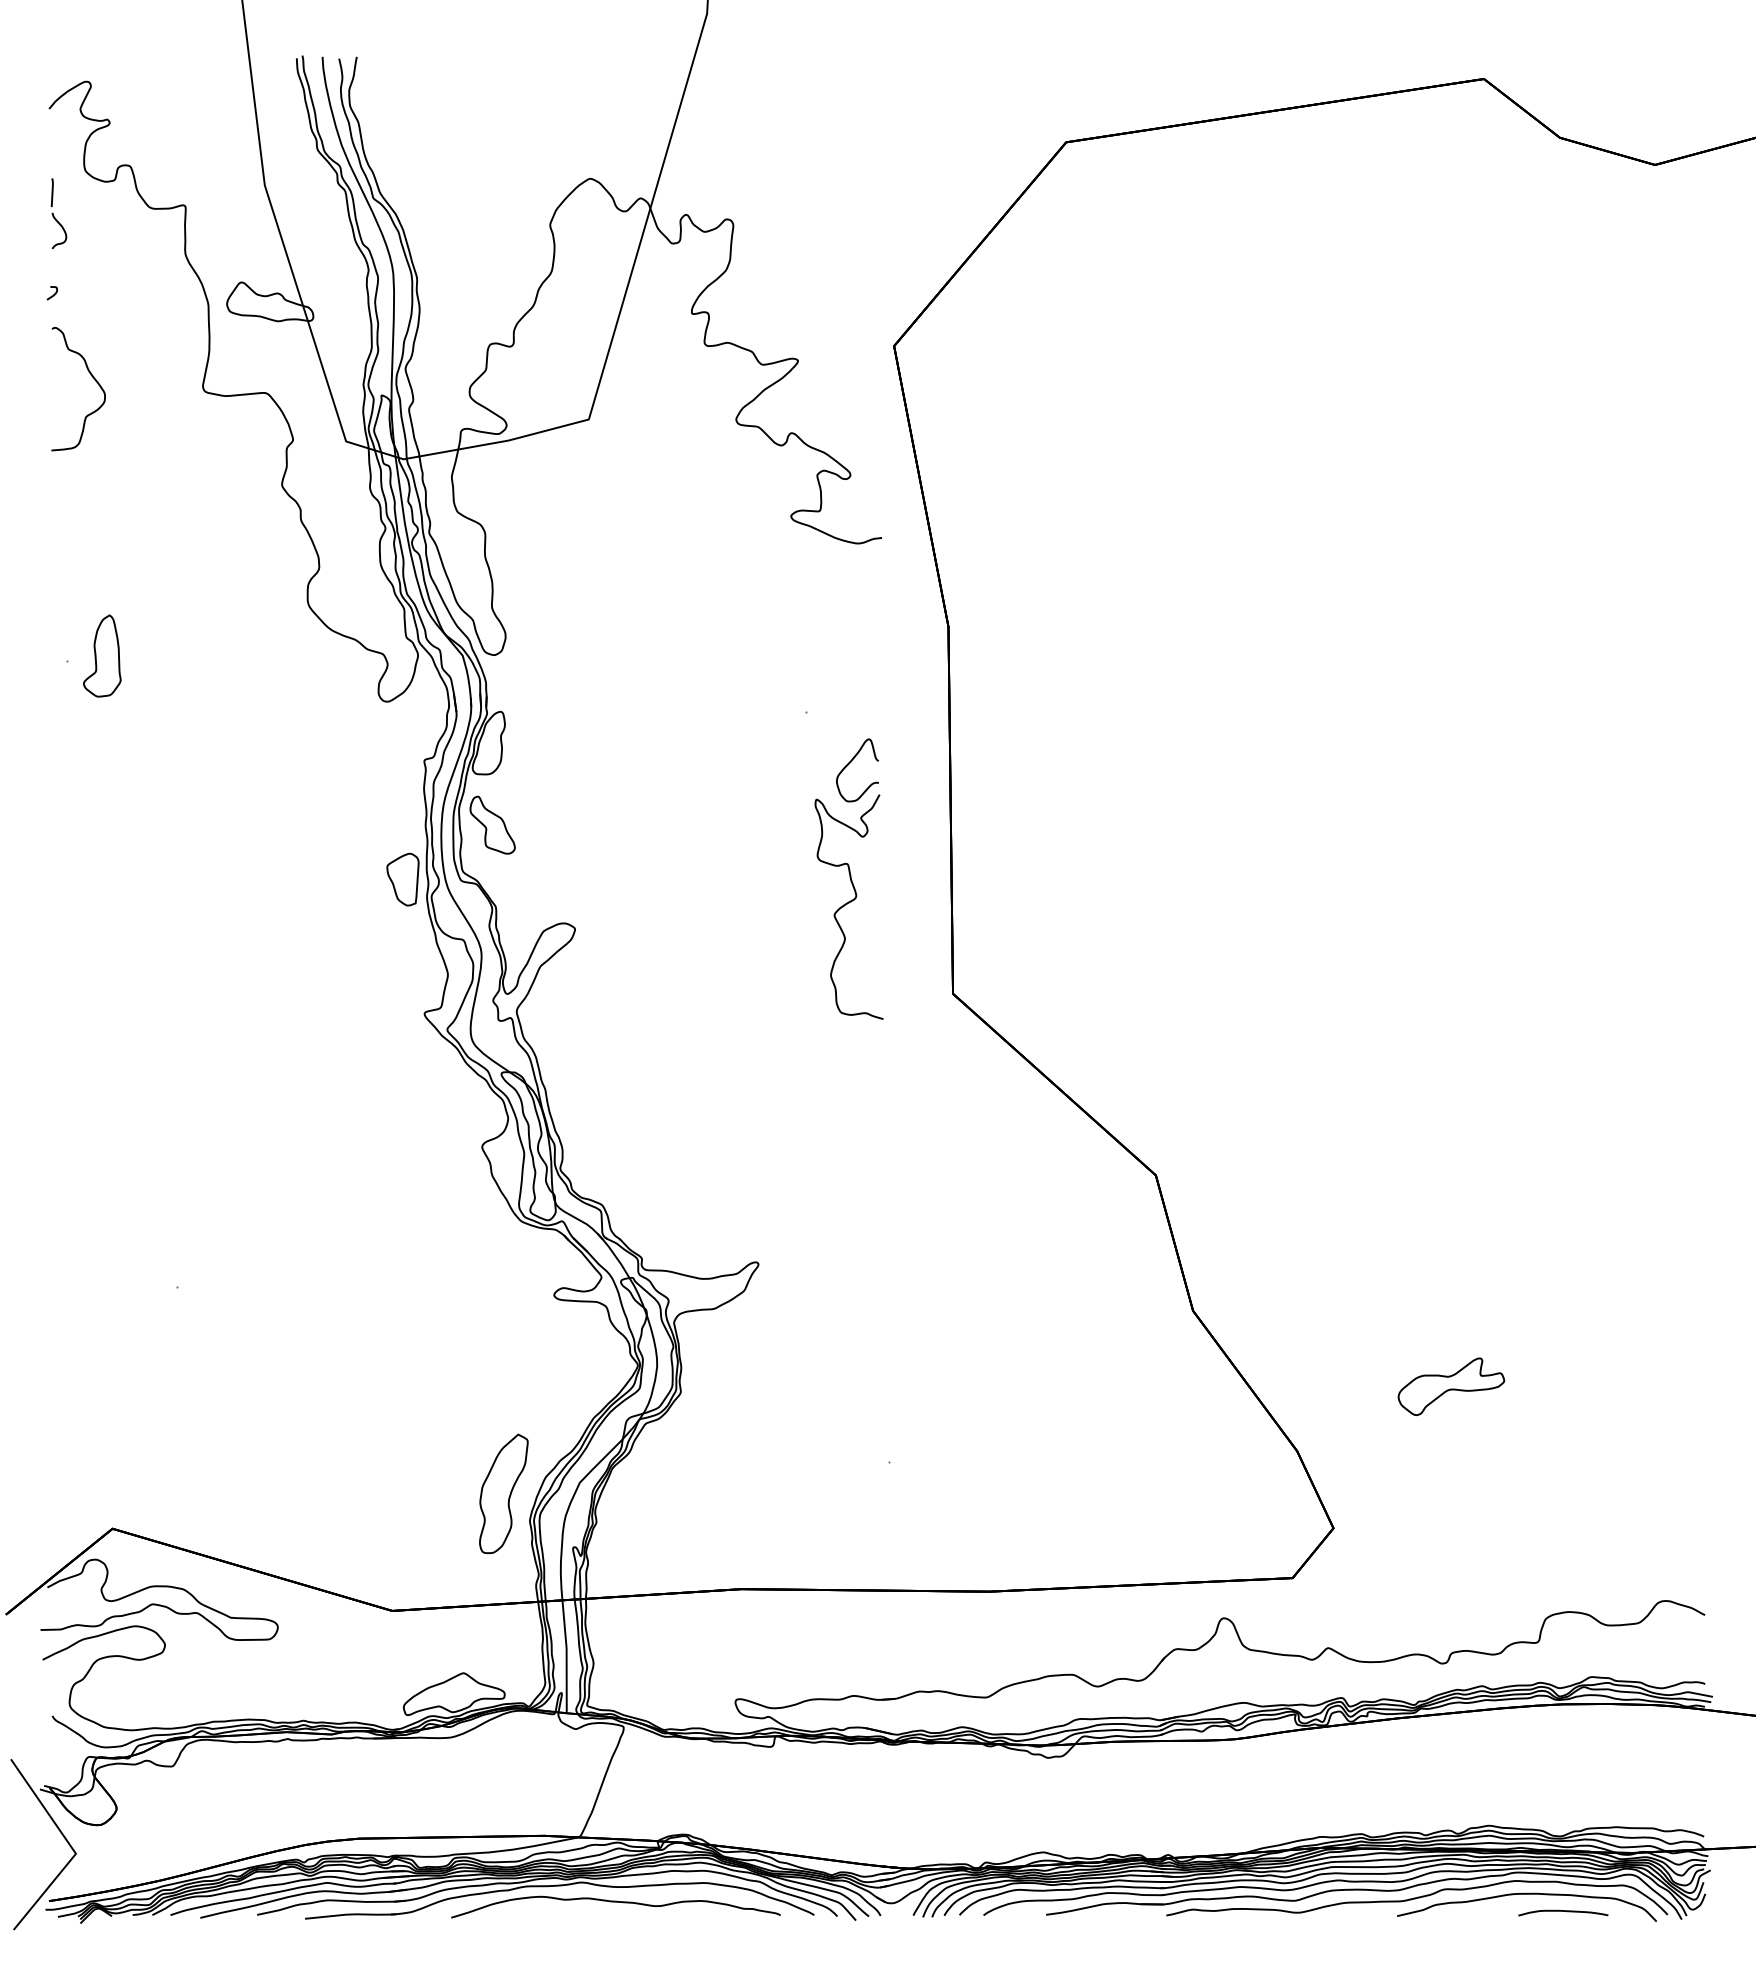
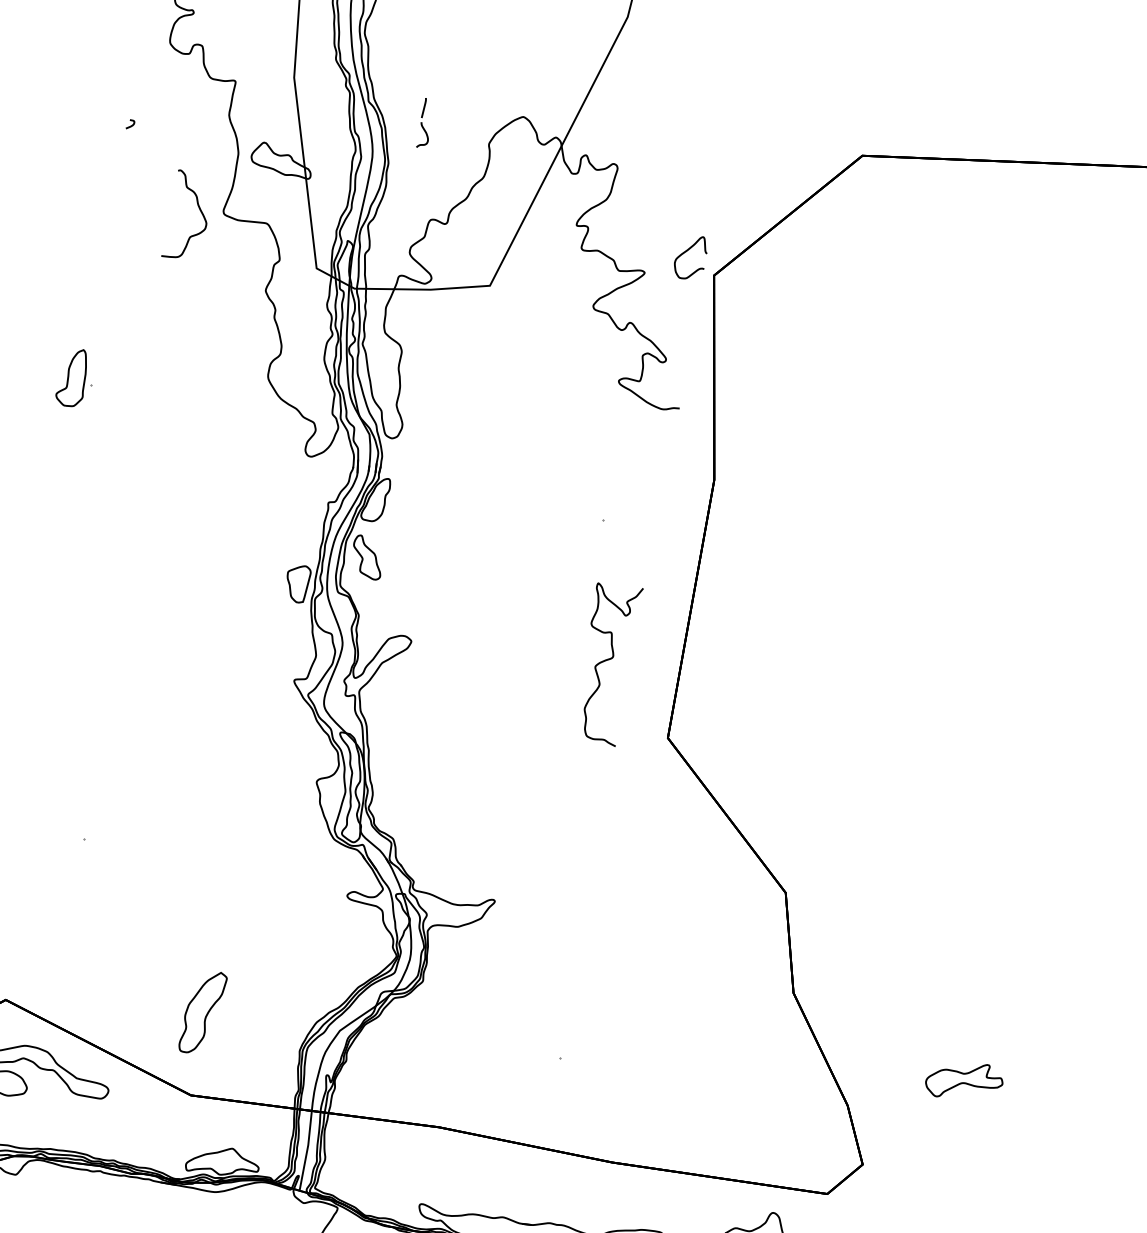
part: (58, 213) -> (425, 123), moved
curve: (94, 380) -> (200, 212), moved
part: (102, 655) -> (73, 377), moved
curve: (850, 763) -> (686, 251), moved
part: (503, 1493) -> (202, 1012), moved

